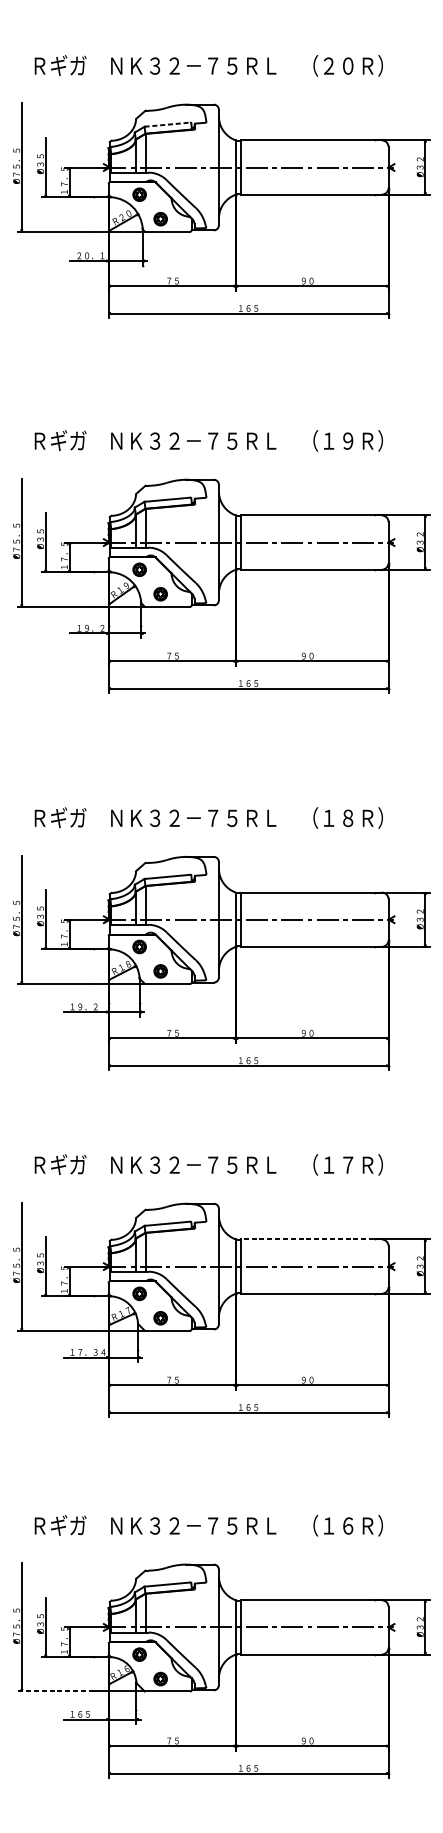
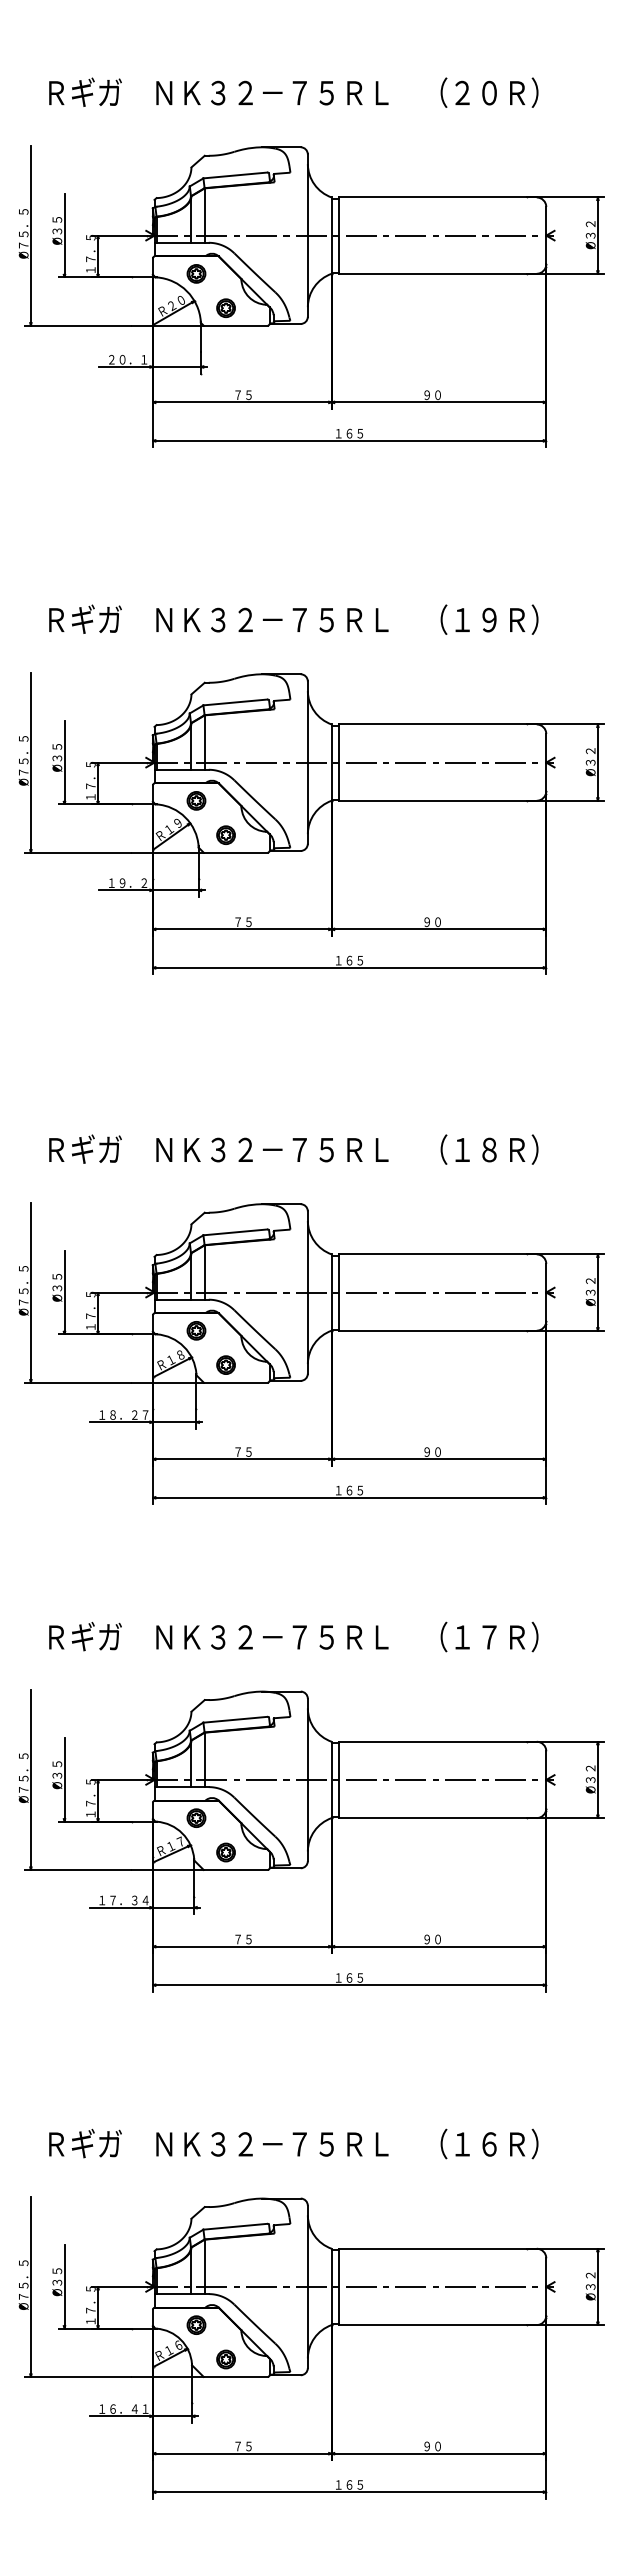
line: (167, 124) -> (235, 175), dashed -> solid
text: (91, 1006) -> (129, 1414), １９．２ -> １８．２７
line: (311, 1239) -> (437, 1741), dashed -> solid
line: (54, 1691) -> (76, 2376), dashed -> solid
text: (95, 1713) -> (134, 2408), １６５ -> １６．４１

